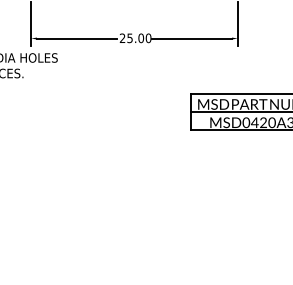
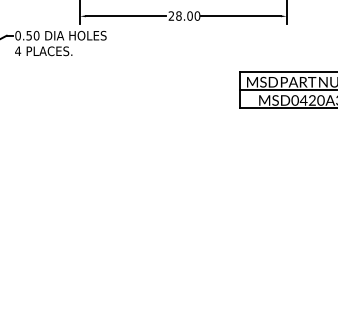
text: (129, 37) -> (178, 15), 25.00 -> 28.00

